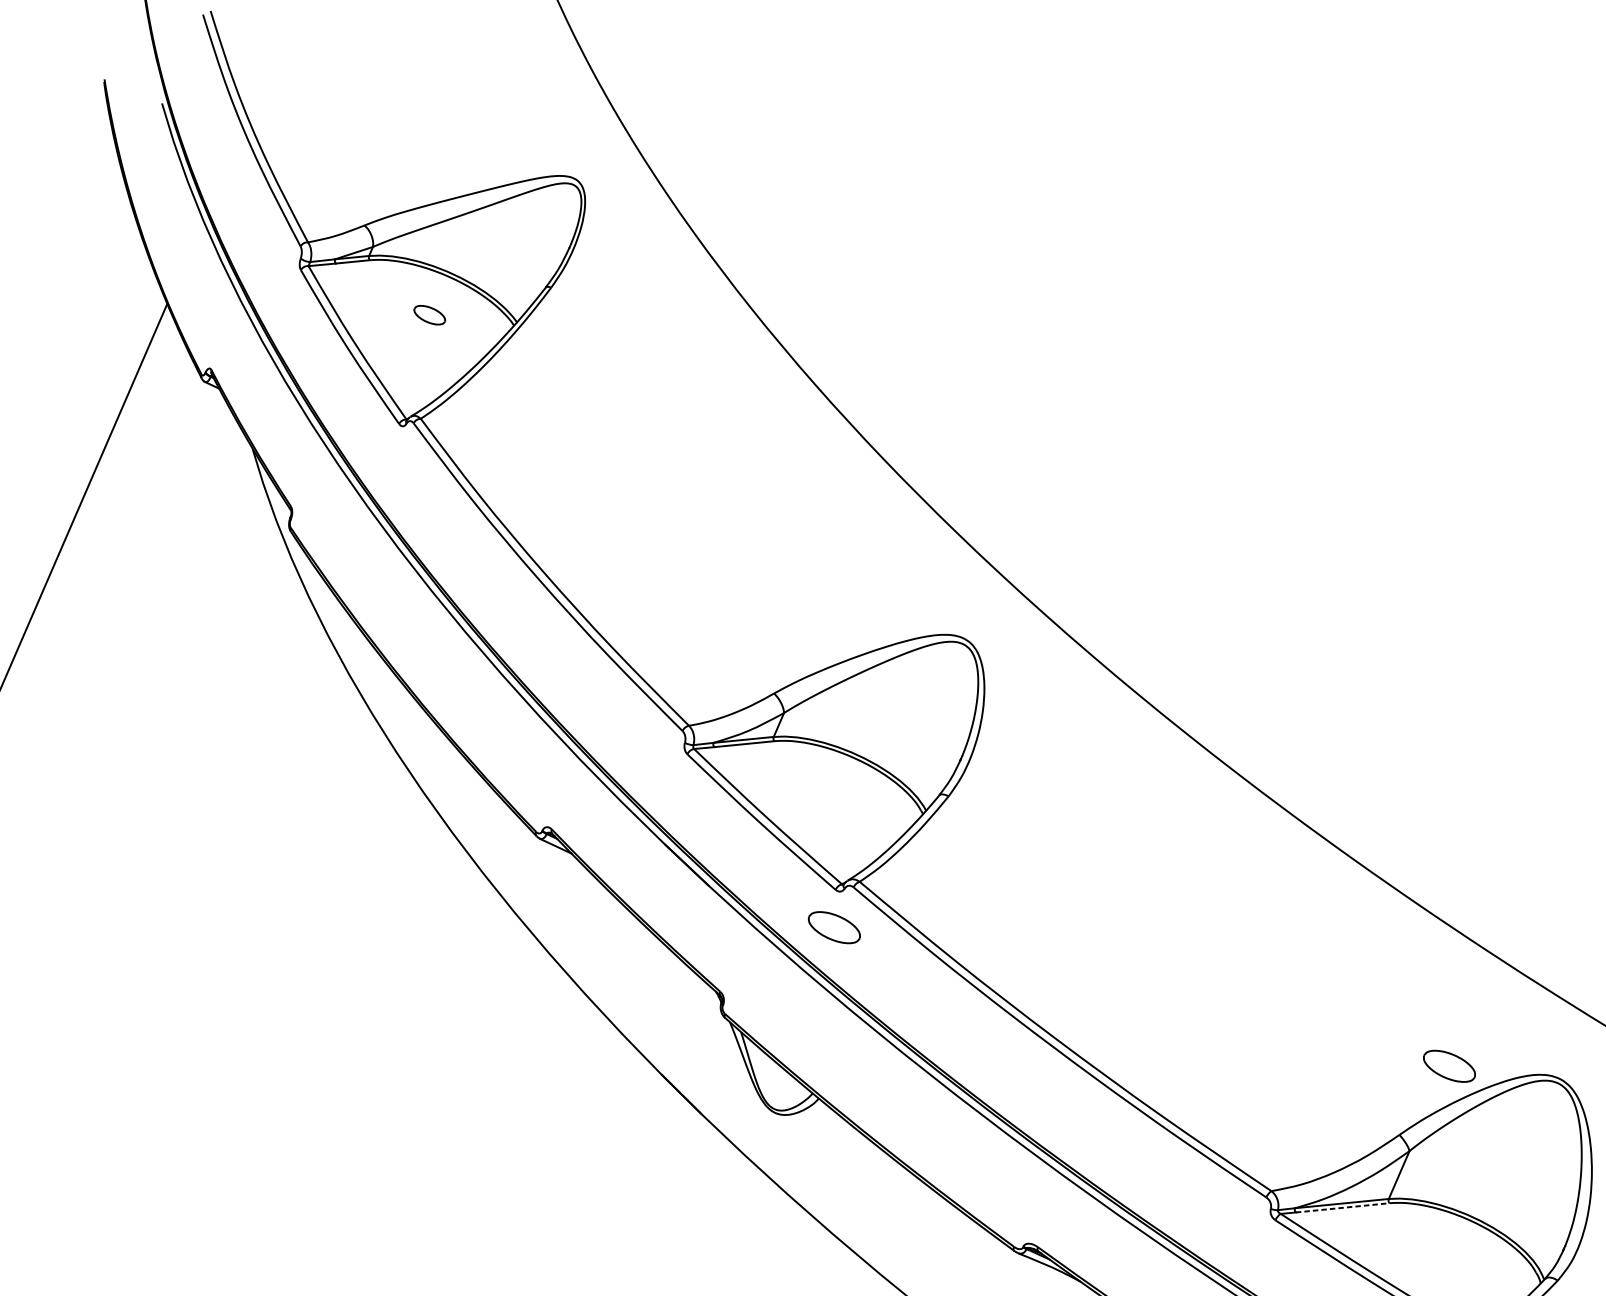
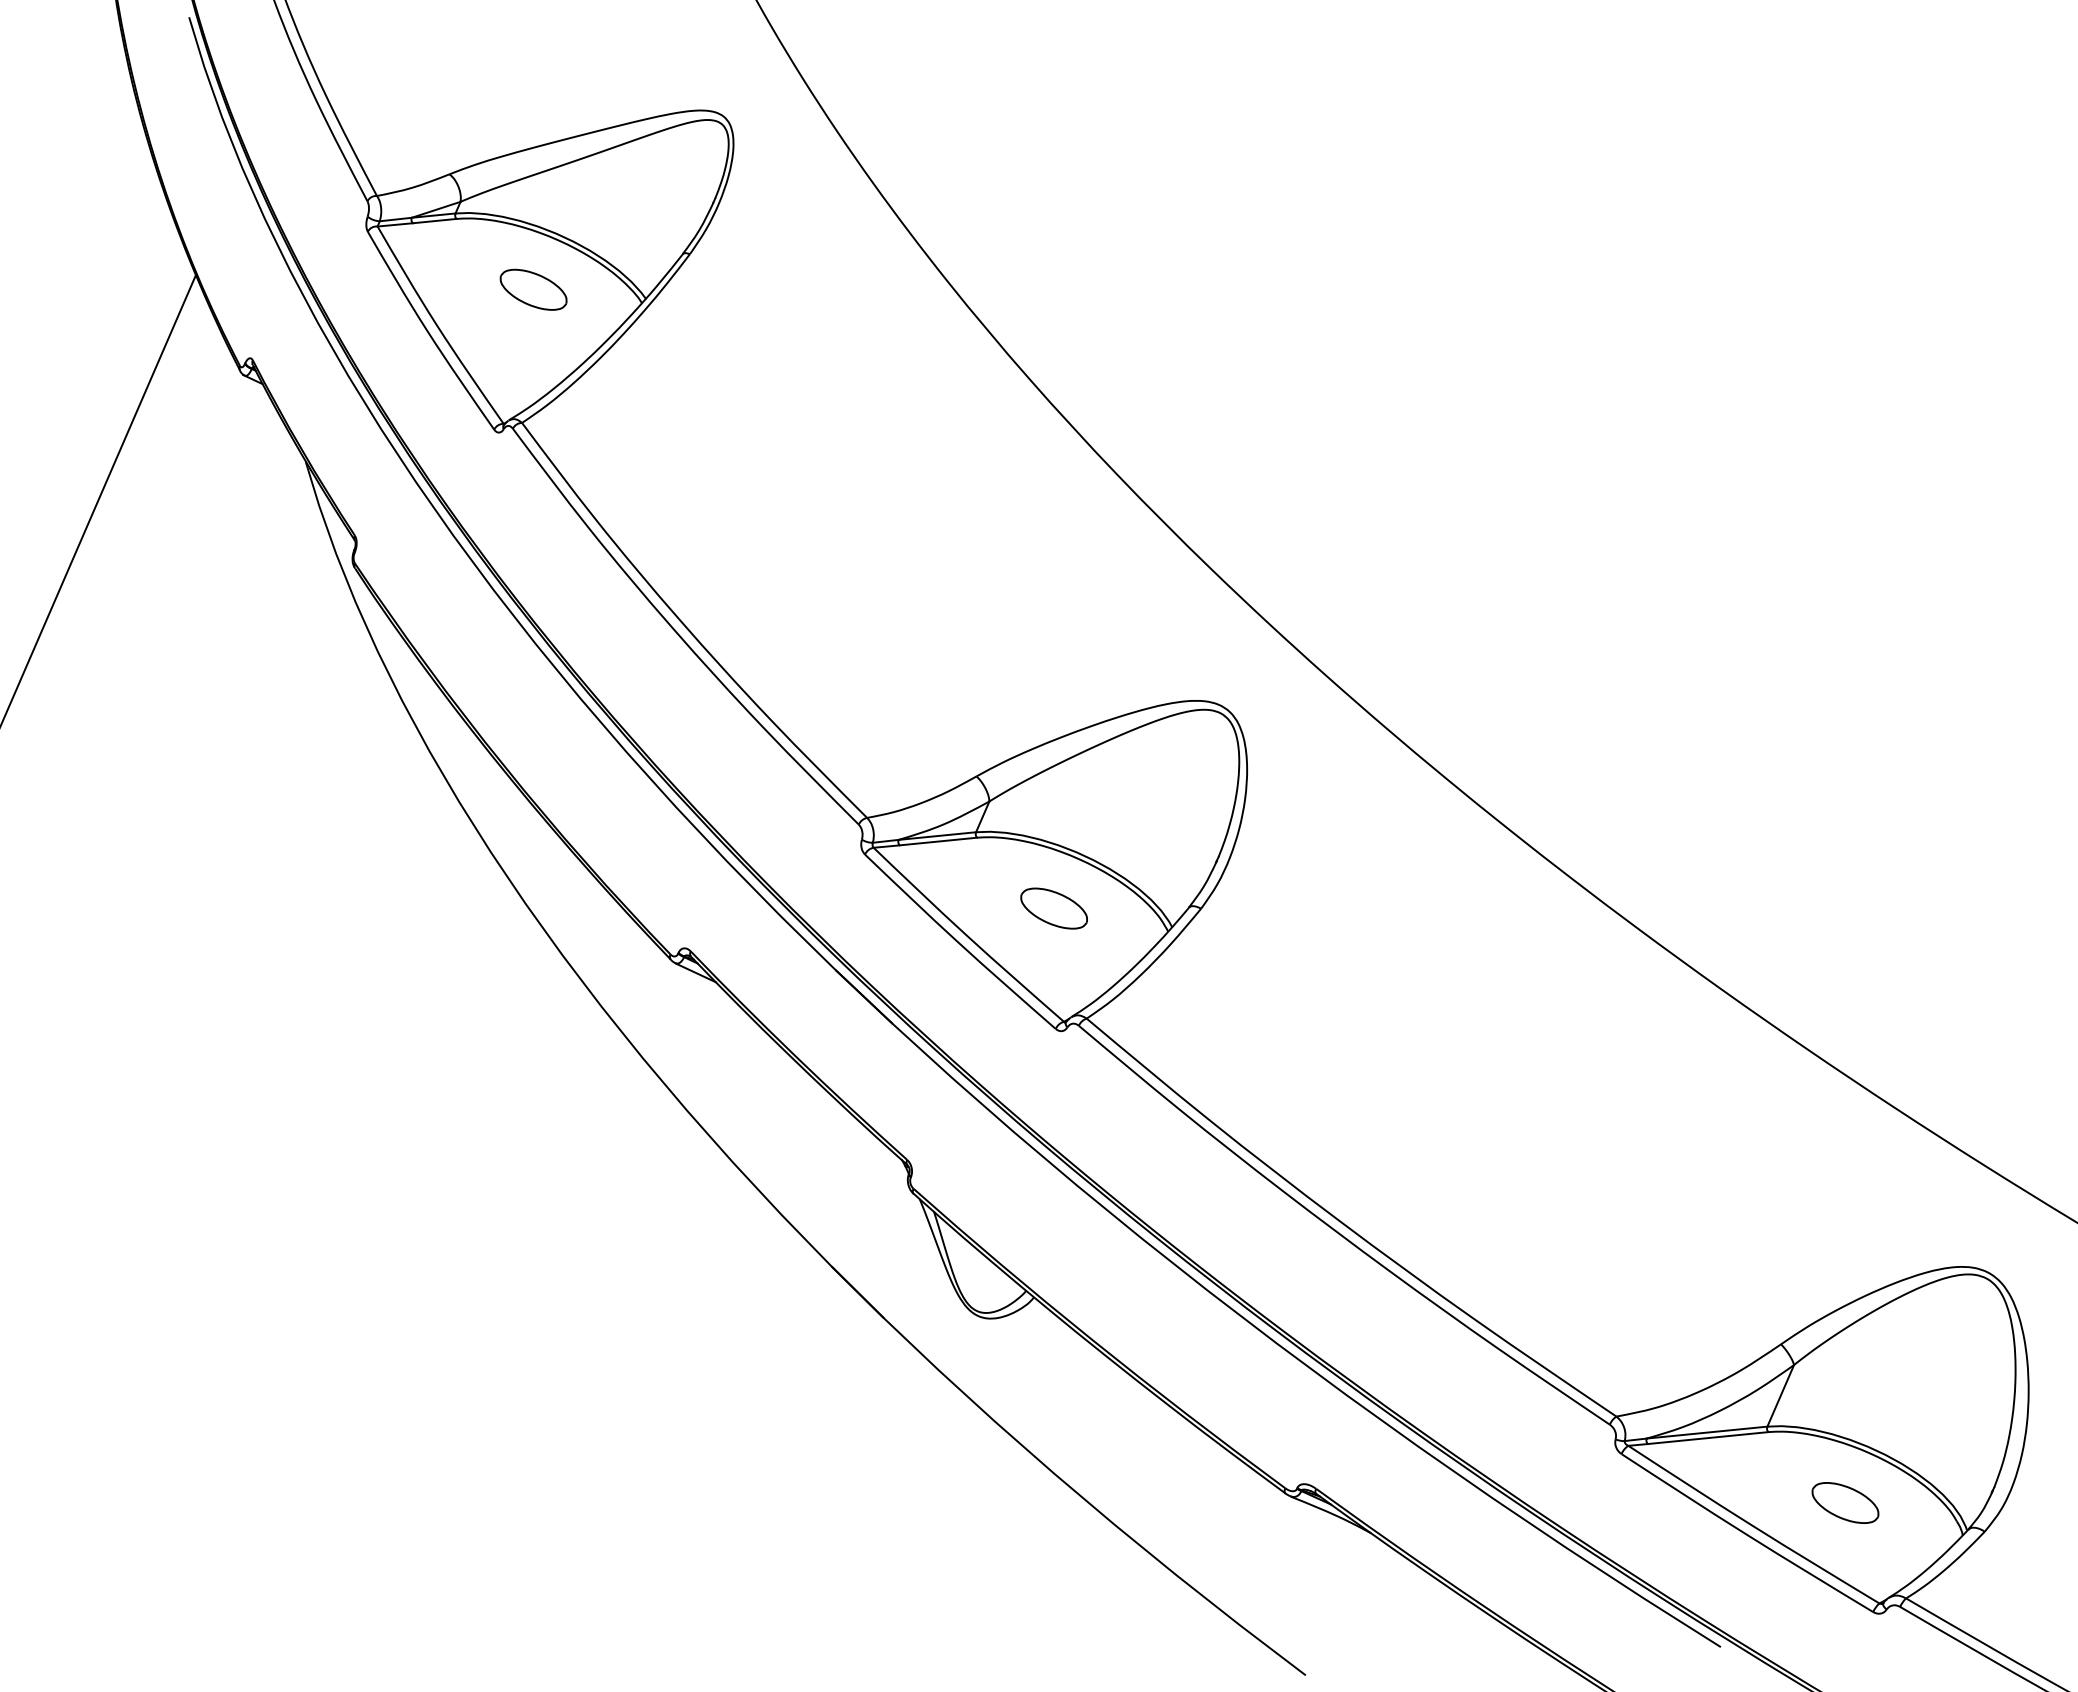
part: (429, 315) -> (533, 289), size x1.67
part: (833, 927) -> (1053, 908), moved
part: (1449, 1065) -> (1845, 1502), moved
line: (1343, 1208) -> (1708, 1438), dashed -> solid

